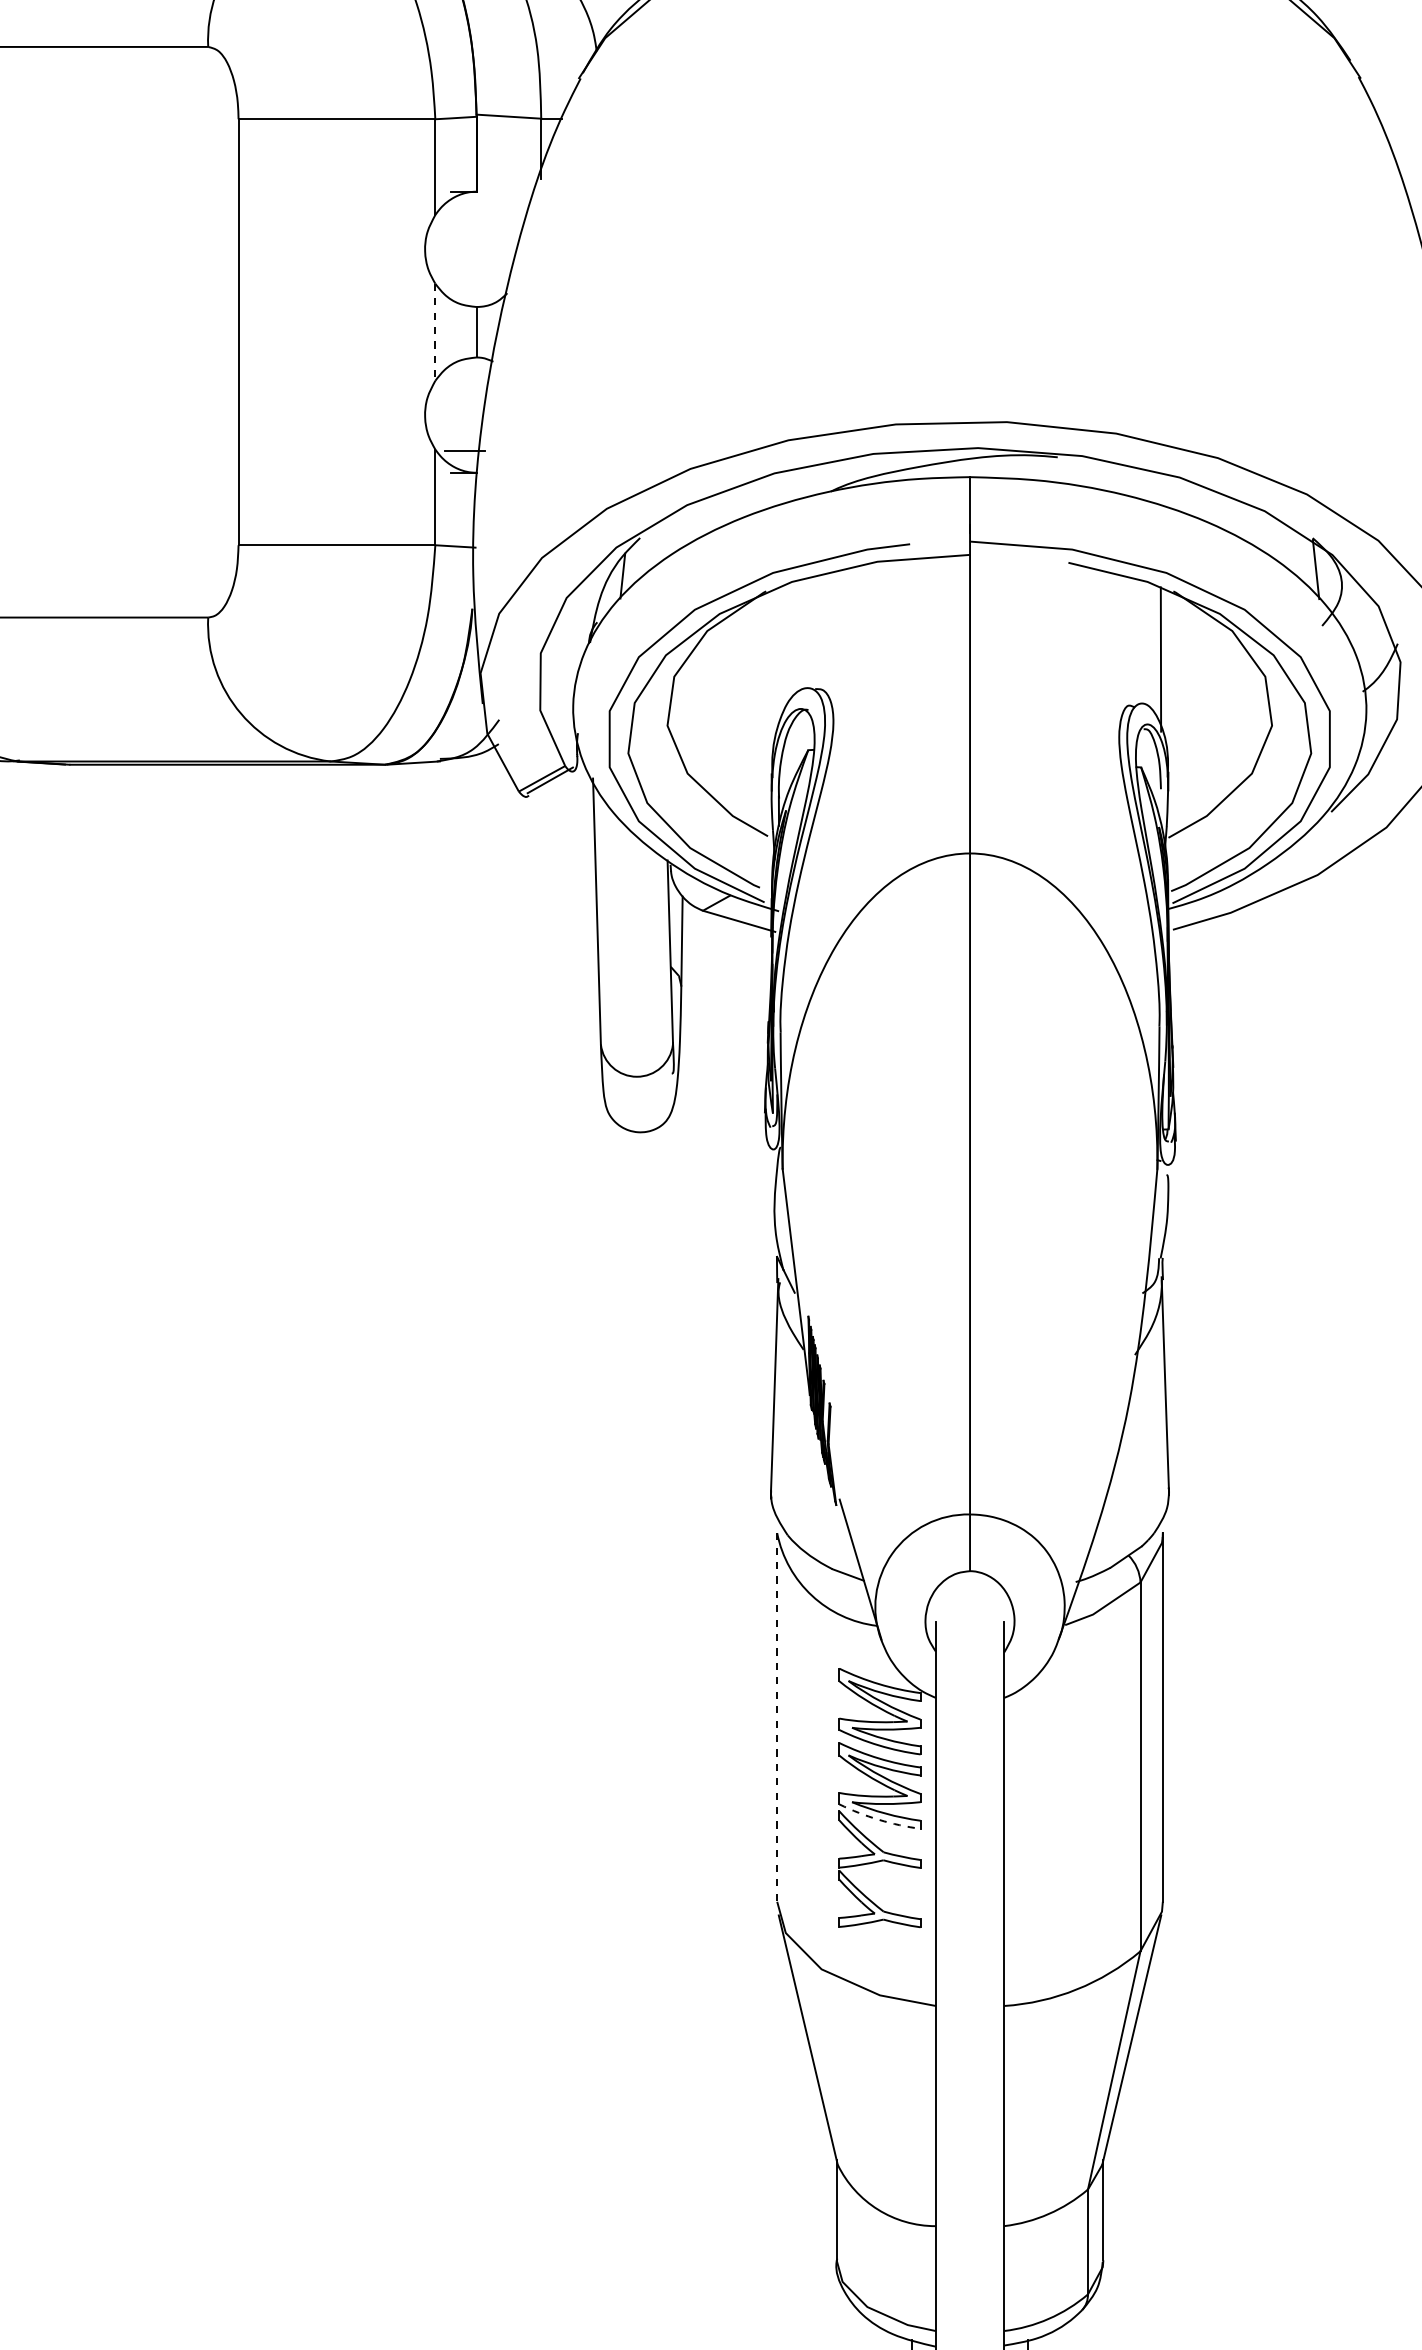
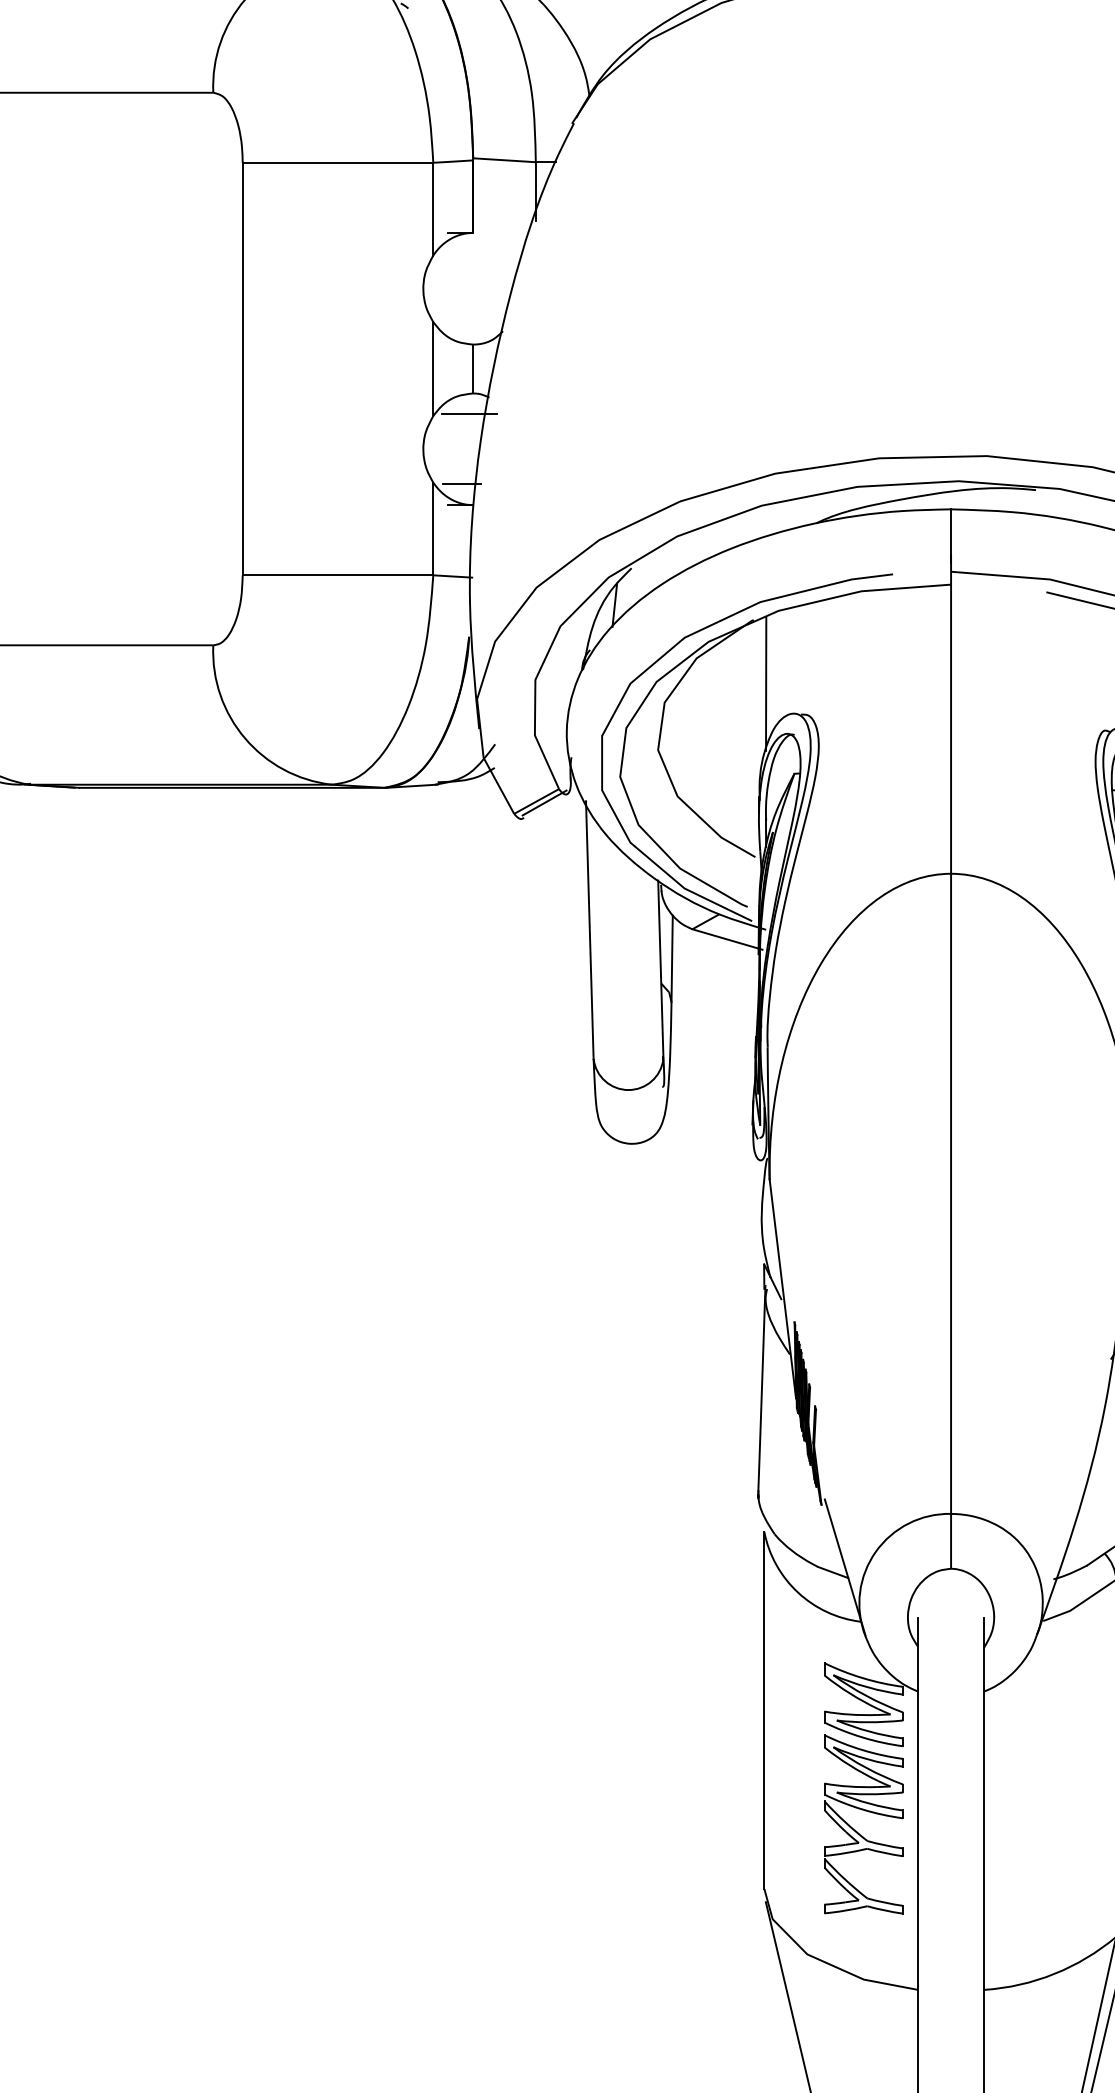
line: (435, 332) -> (433, 369), dashed -> solid
line: (472, 379) -> (469, 414), added
line: (778, 657) -> (765, 684), added
line: (777, 1717) -> (764, 1710), dashed -> solid
arc: (879, 1819) -> (863, 1809), dashed -> solid

